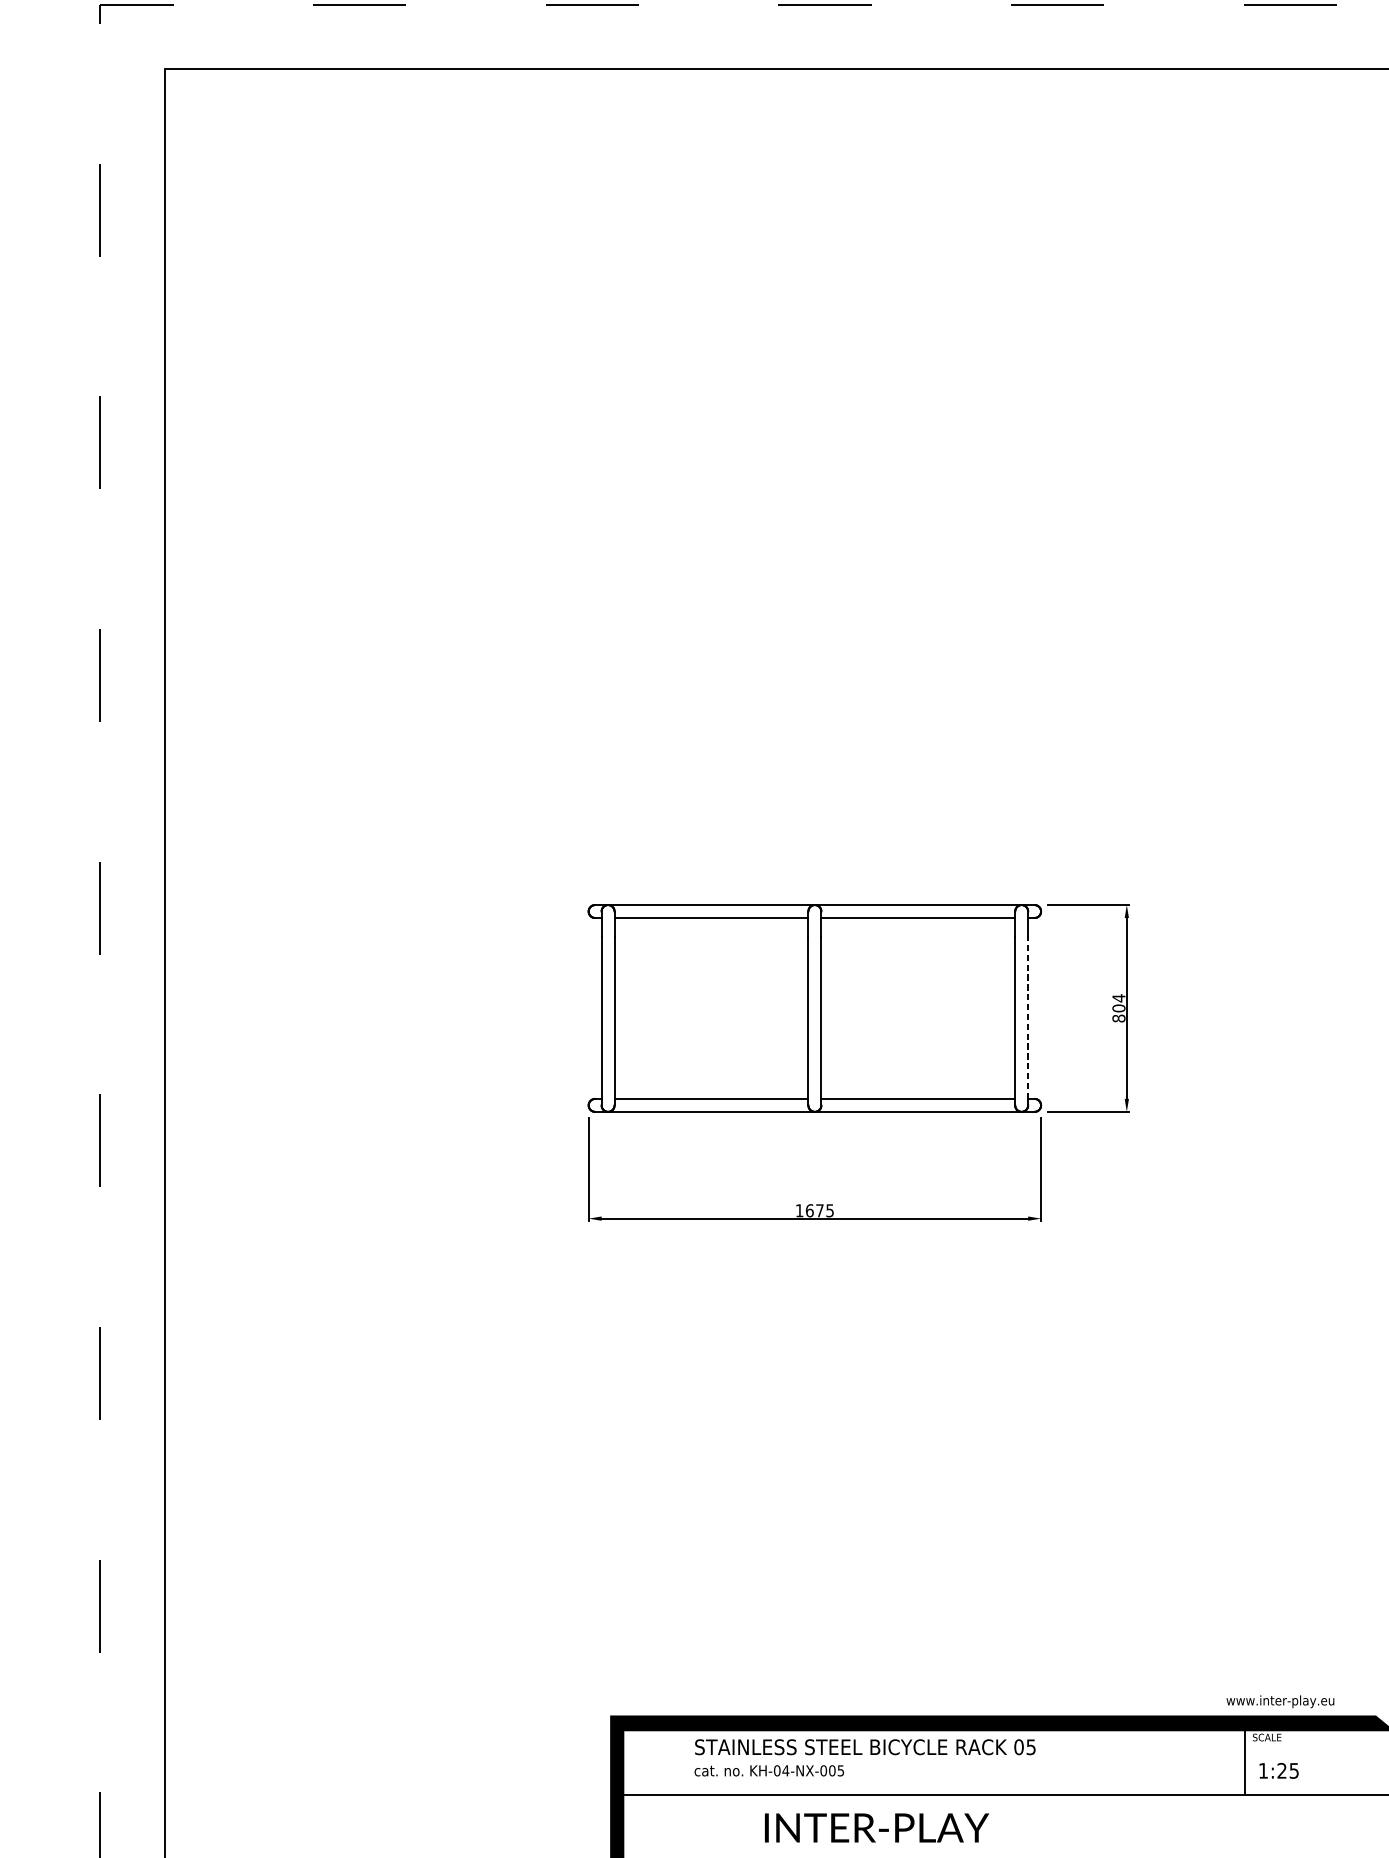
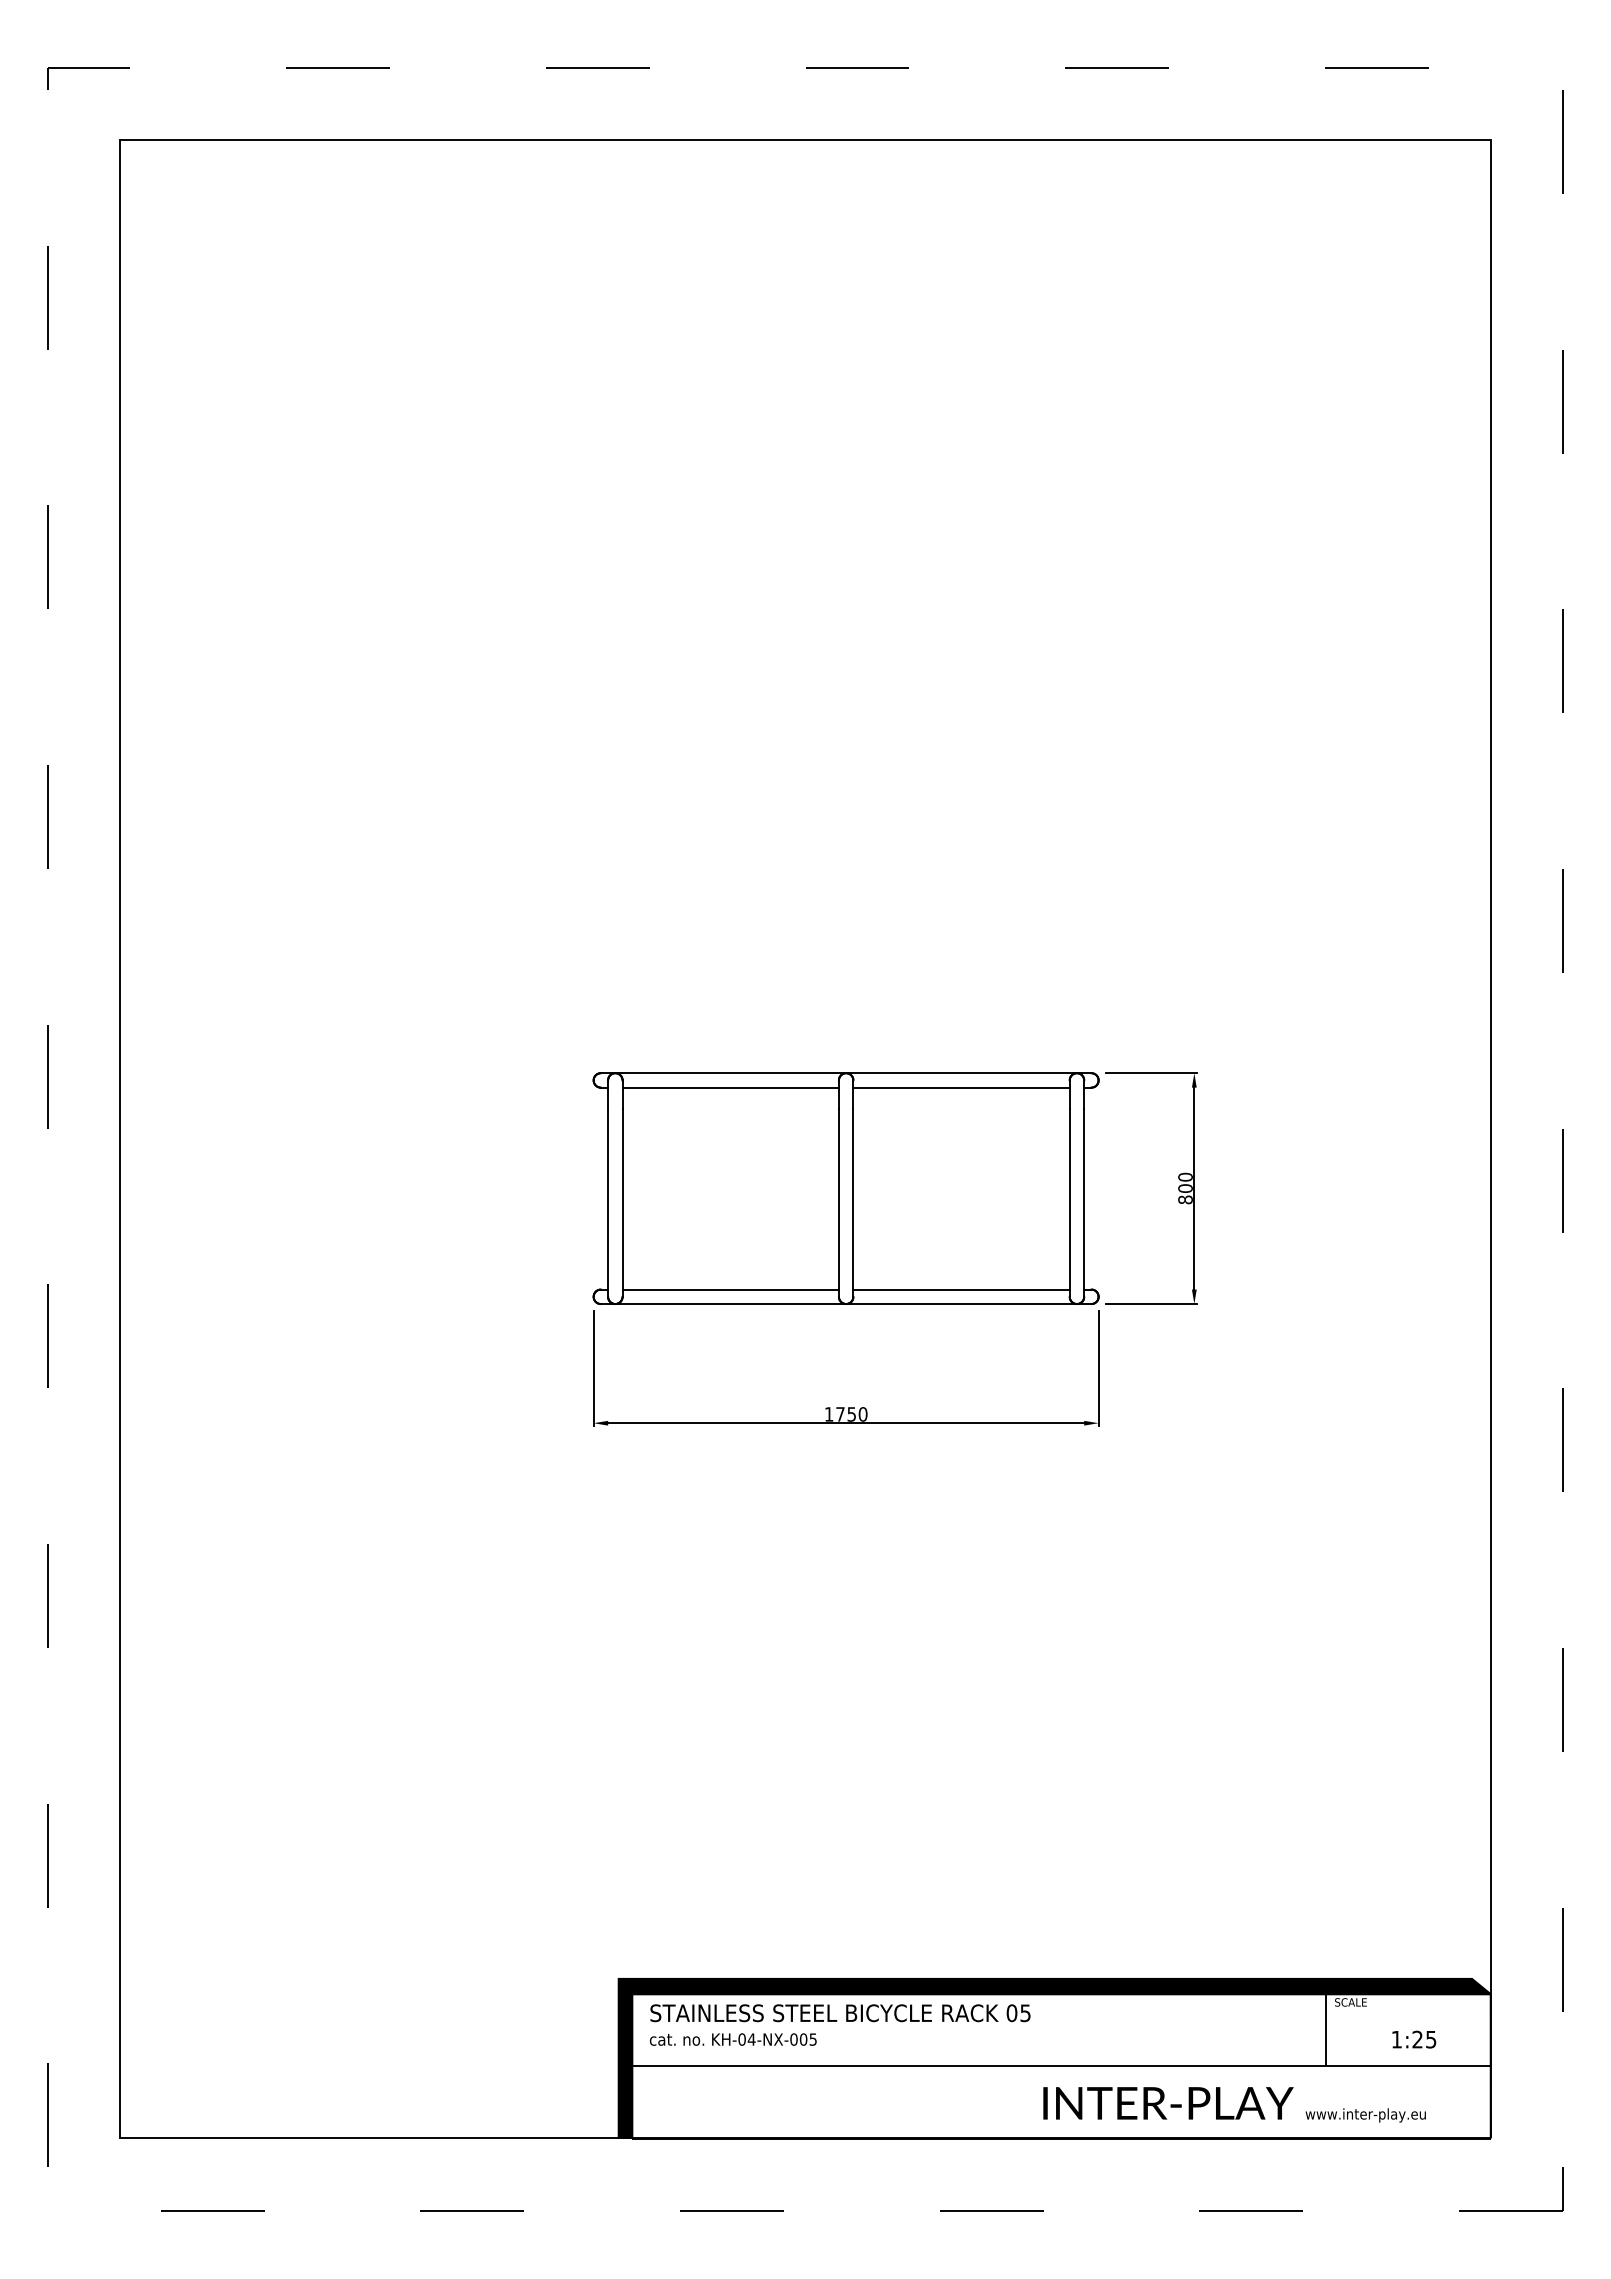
text: (1118, 997) -> (1185, 1176), 804 -> 800
line: (1028, 1017) -> (1084, 1198), dashed -> solid
text: (819, 1210) -> (851, 1414), 1675 -> 1750
text: (1280, 1701) -> (1365, 2115), moved
text: (864, 1757) -> (839, 2024), moved
text: (1279, 1770) -> (1414, 2039), moved
text: (877, 1828) -> (1168, 2103), moved

